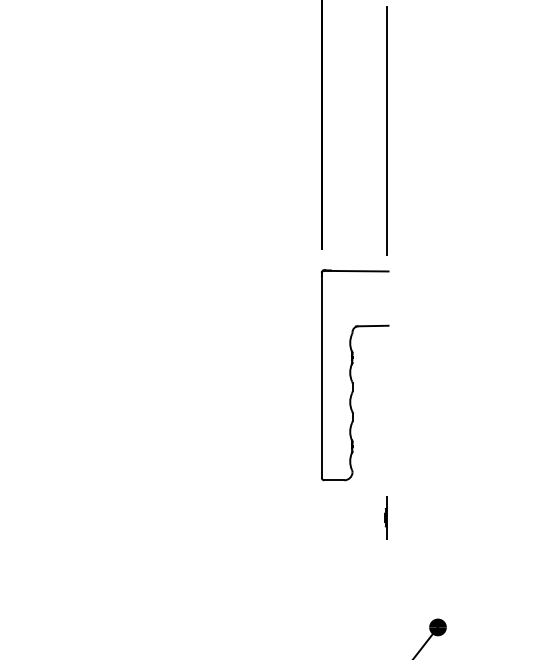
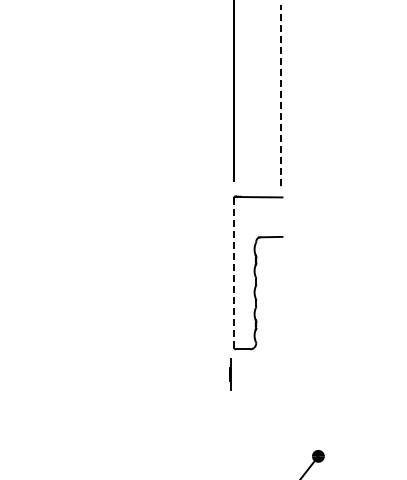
line: (387, 131) -> (281, 95), solid -> dashed
line: (321, 374) -> (233, 272), solid -> dashed
line: (385, 517) -> (230, 374), moved

